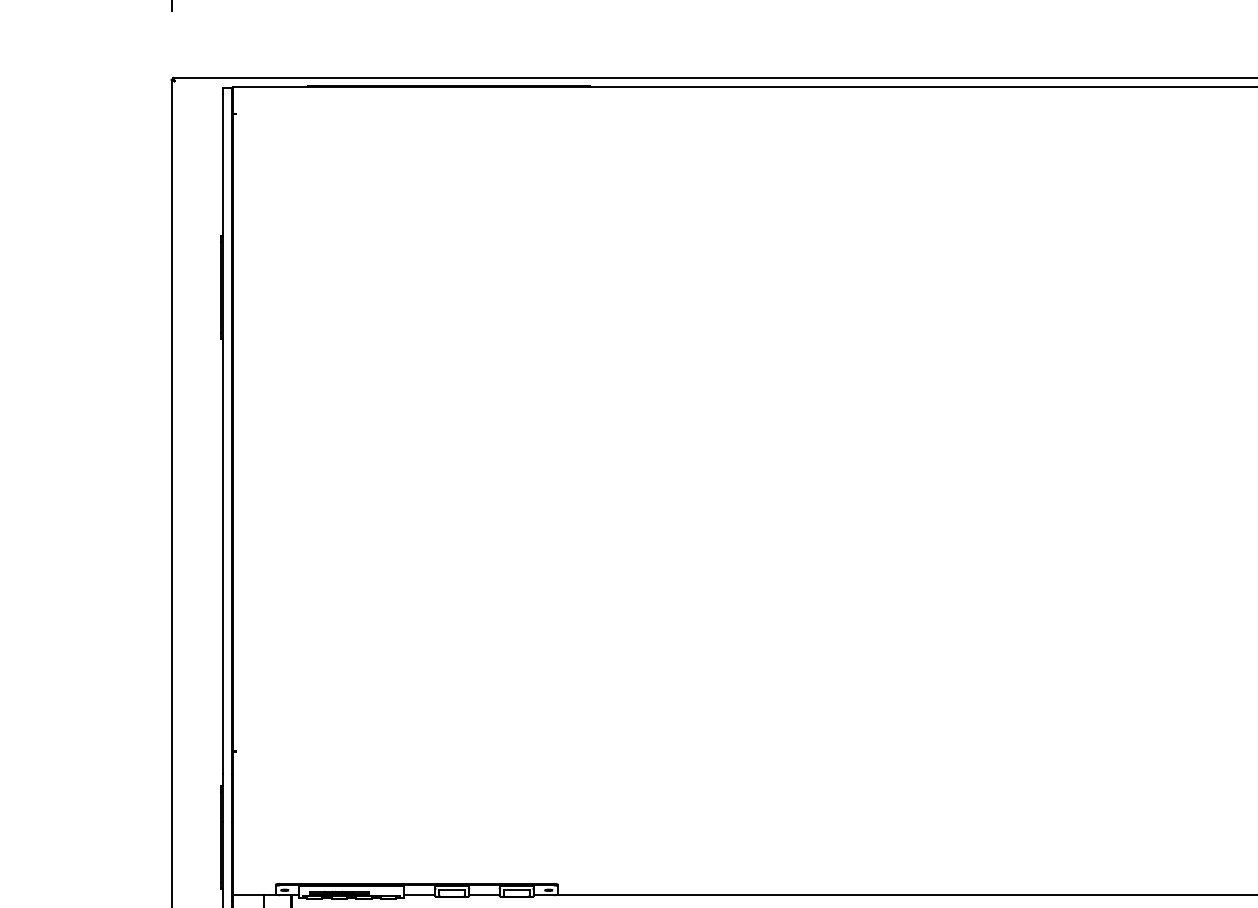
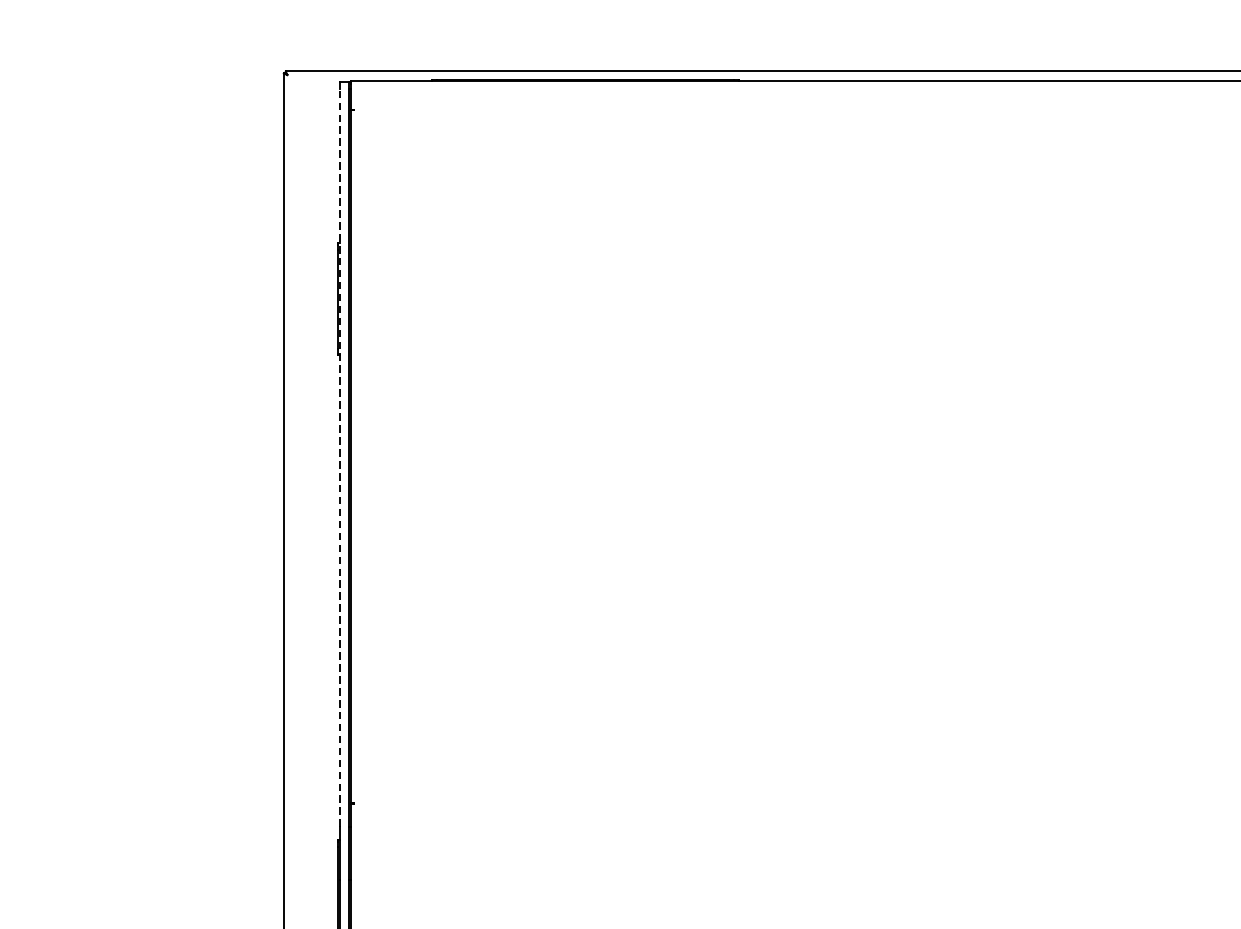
line: (223, 434) -> (340, 458), solid -> dashed

